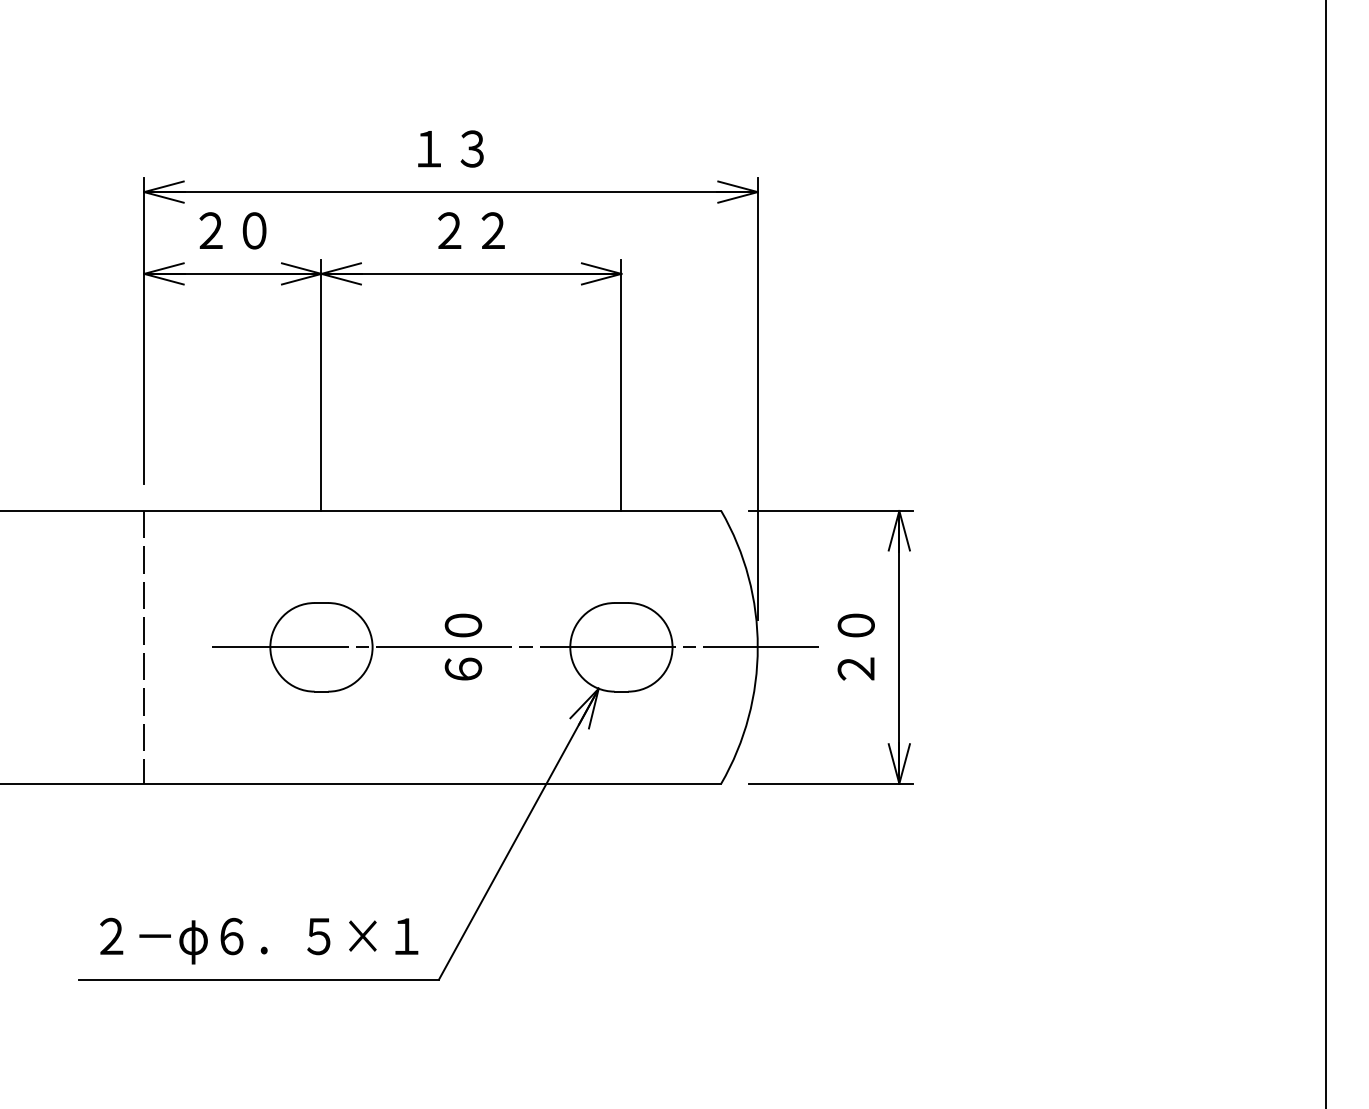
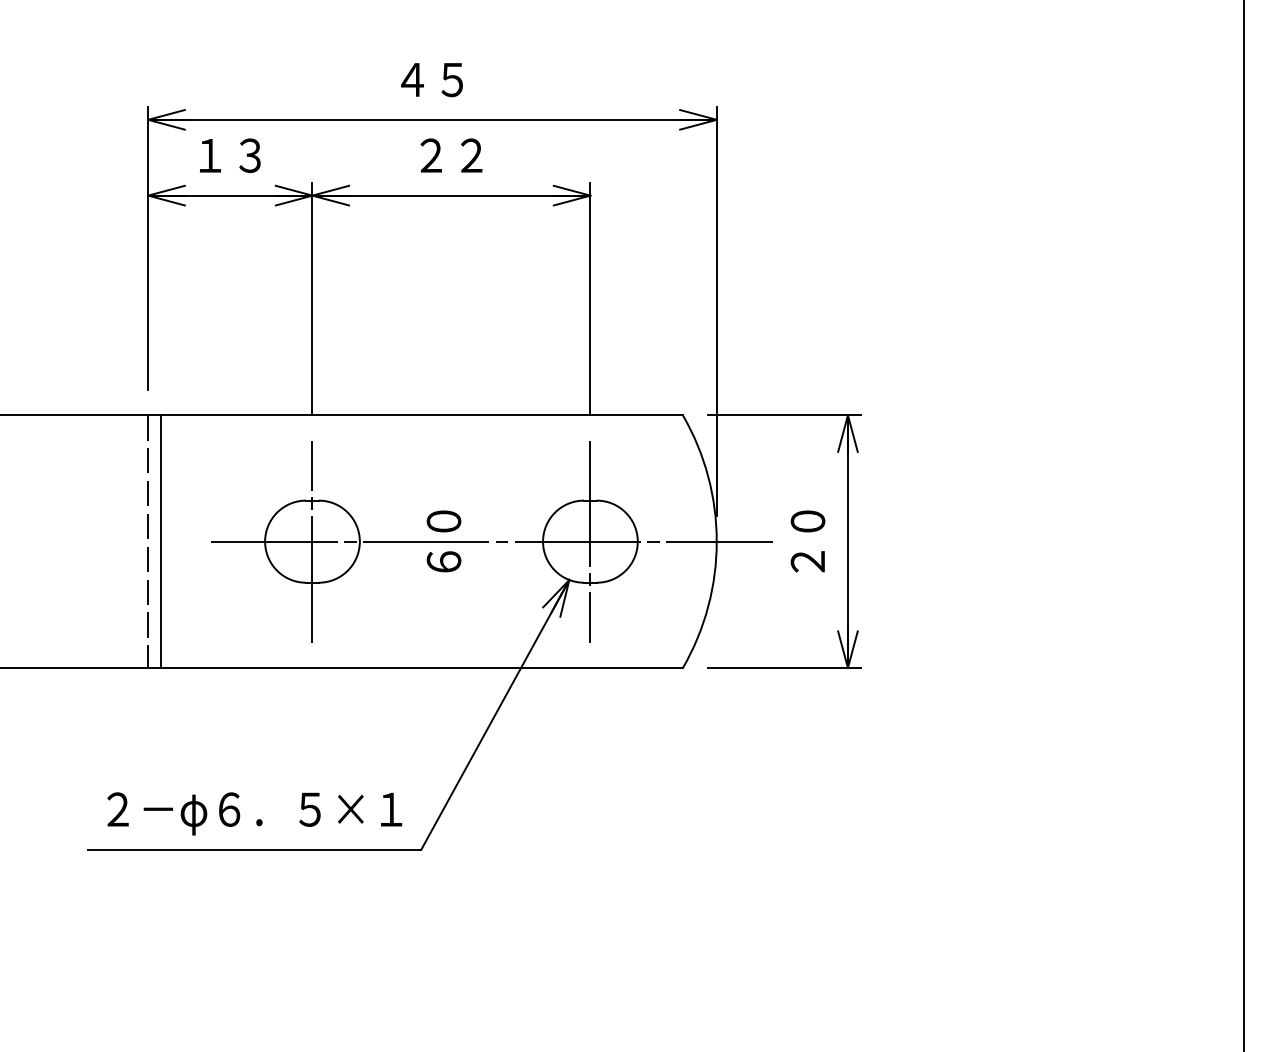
text: (449, 148) -> (431, 79), １３ -> ４５
text: (233, 230) -> (230, 155), ２０ -> １３
line: (157, 647) -> (160, 541), added
line: (321, 647) -> (312, 541), added
line: (621, 647) -> (590, 541), added

